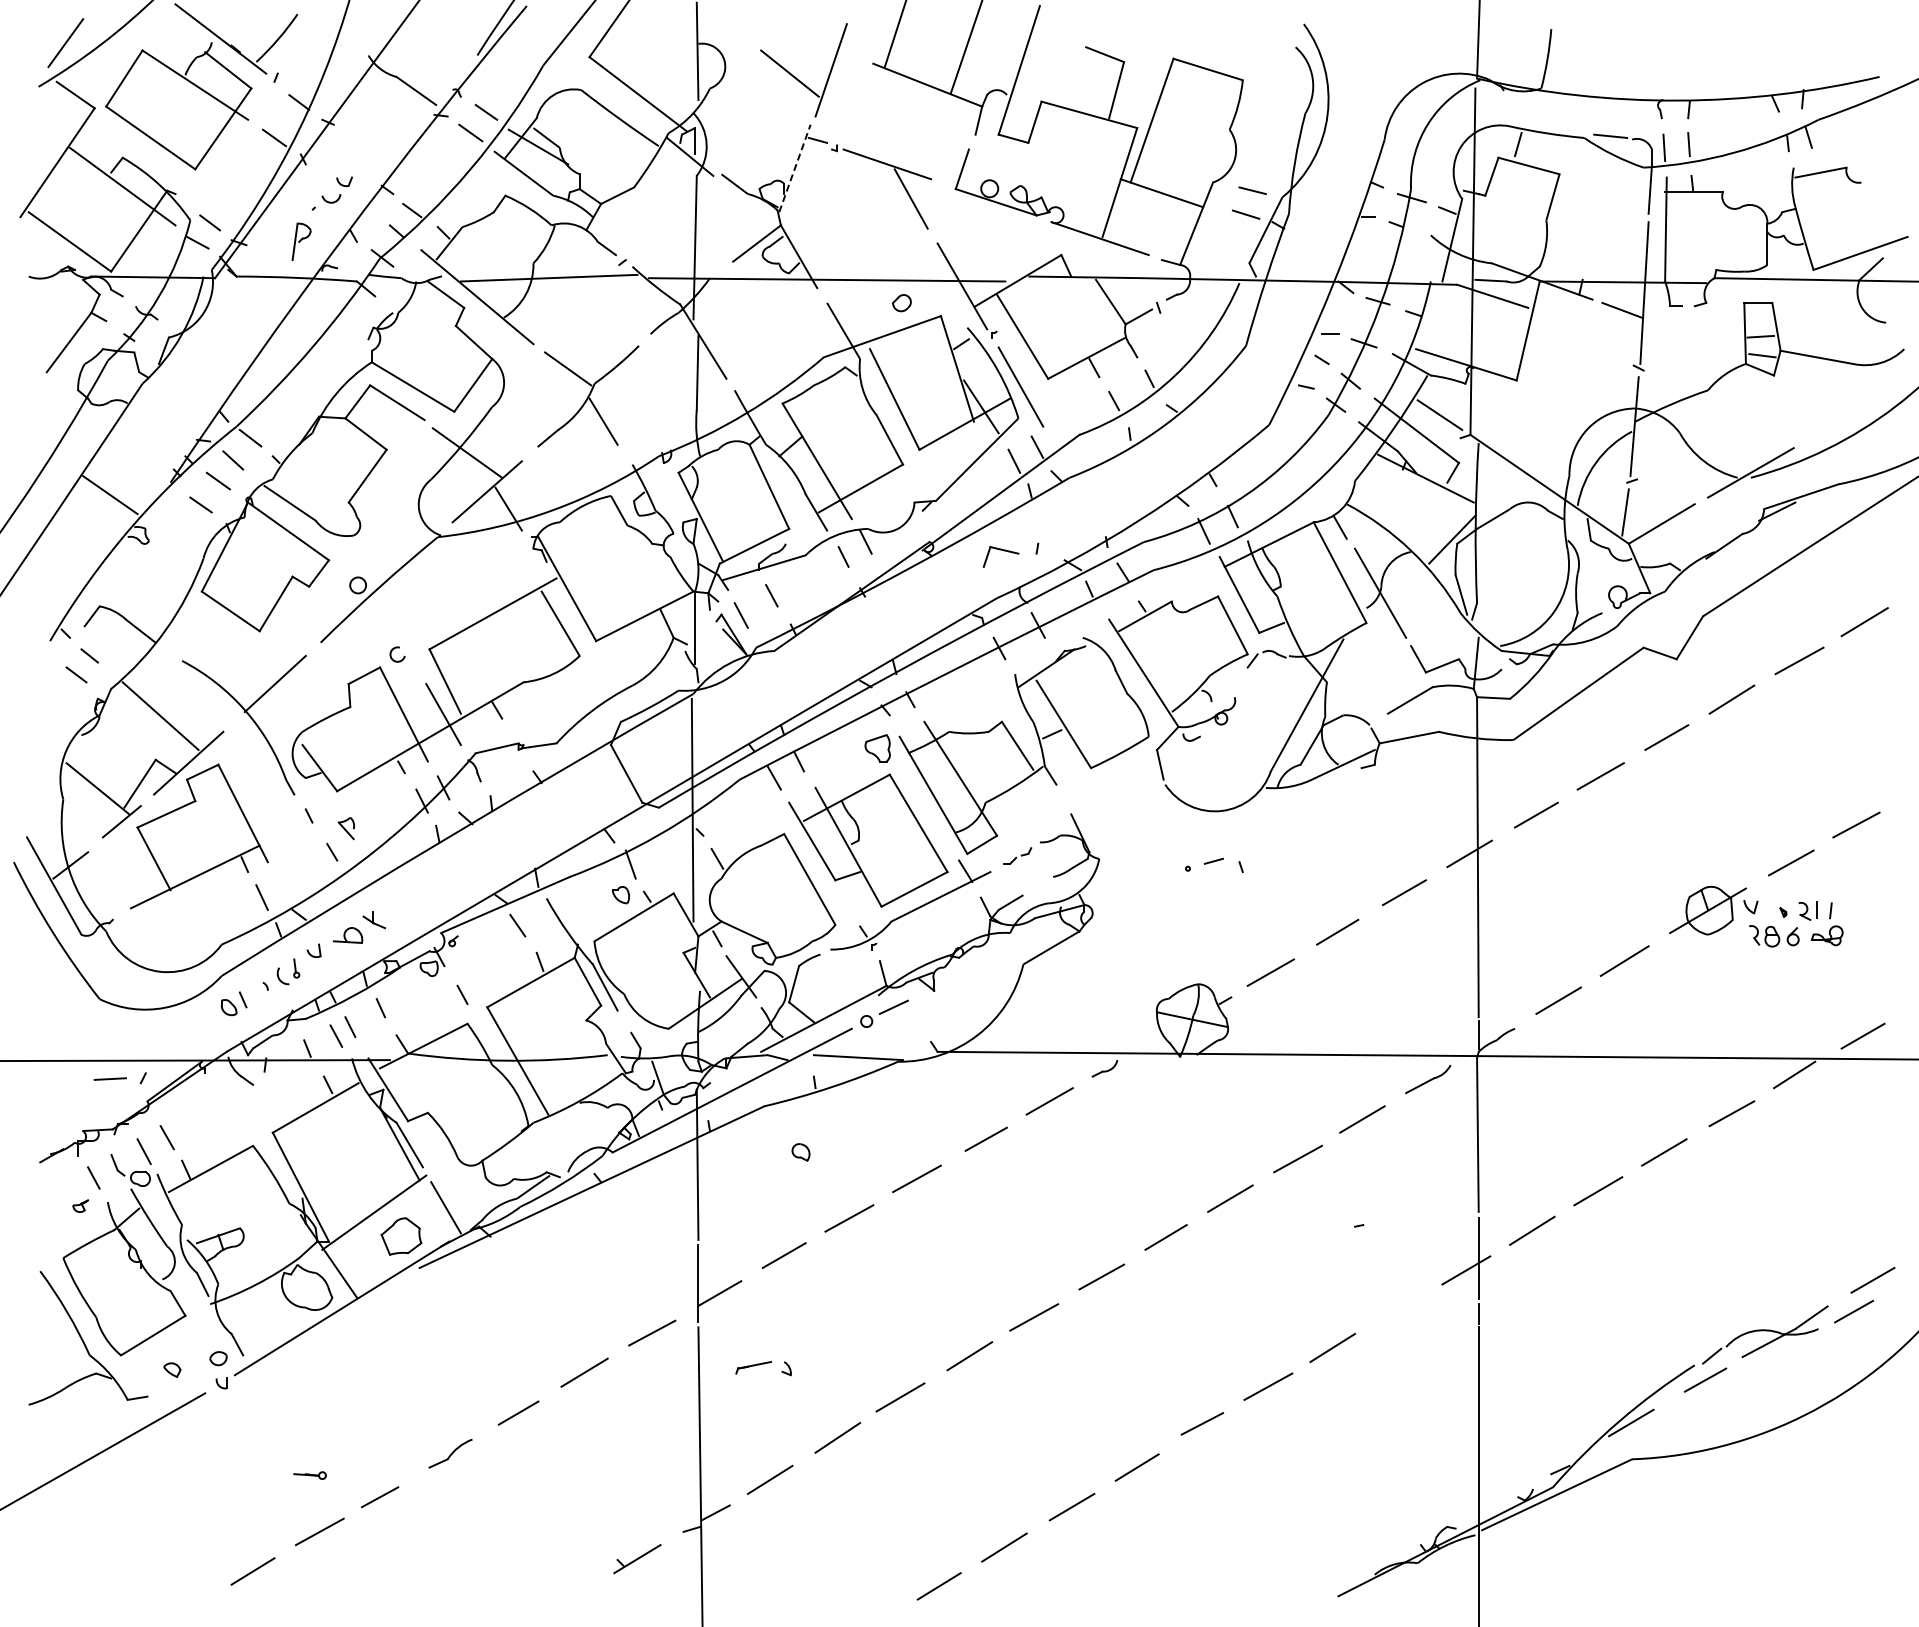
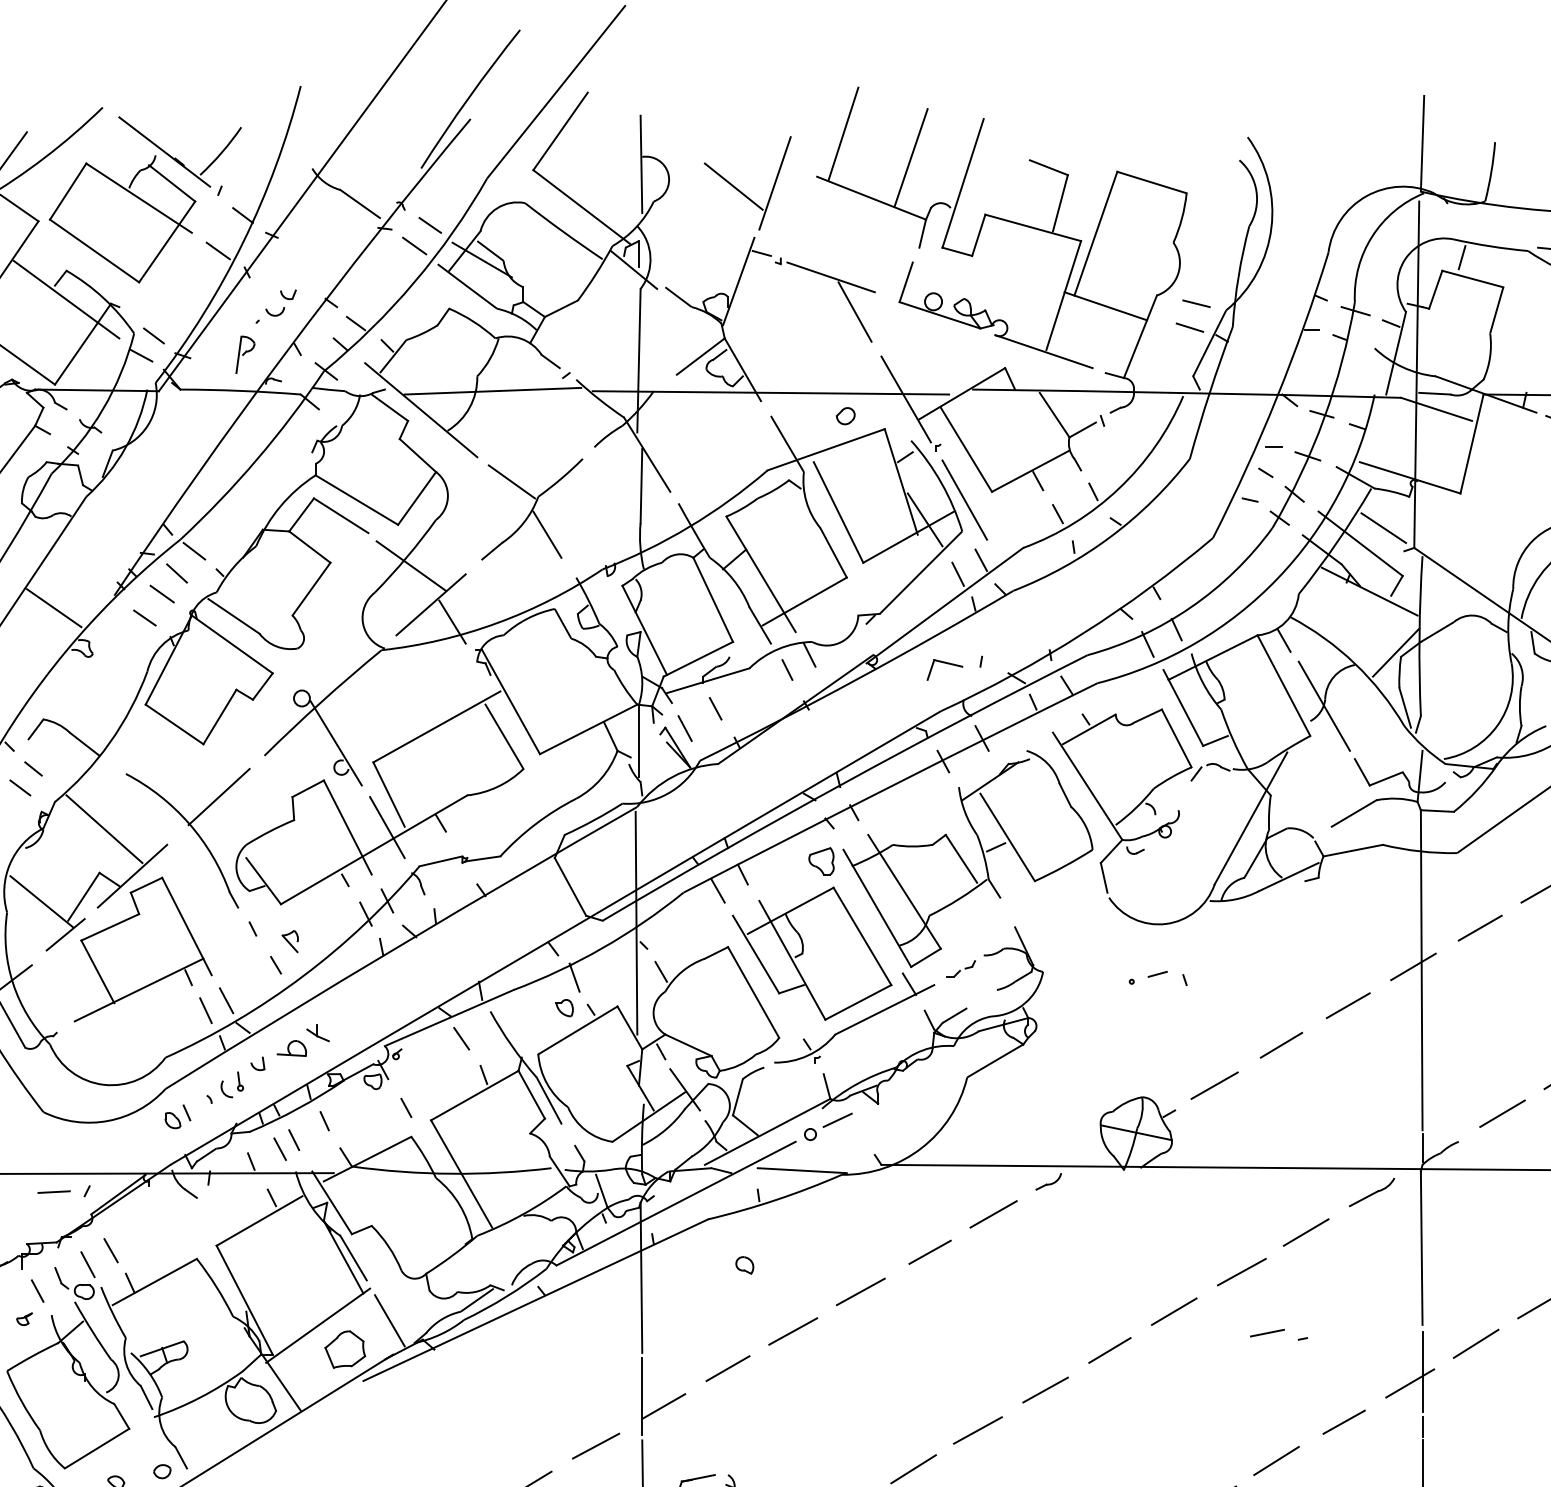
line: (795, 168) -> (739, 281), dashed -> solid
line: (392, 630) -> (336, 743), added
line: (282, 887) -> (226, 1000), added
line: (1323, 1219) -> (1267, 1332), added
line: (1399, 1308) -> (1343, 1421), added

